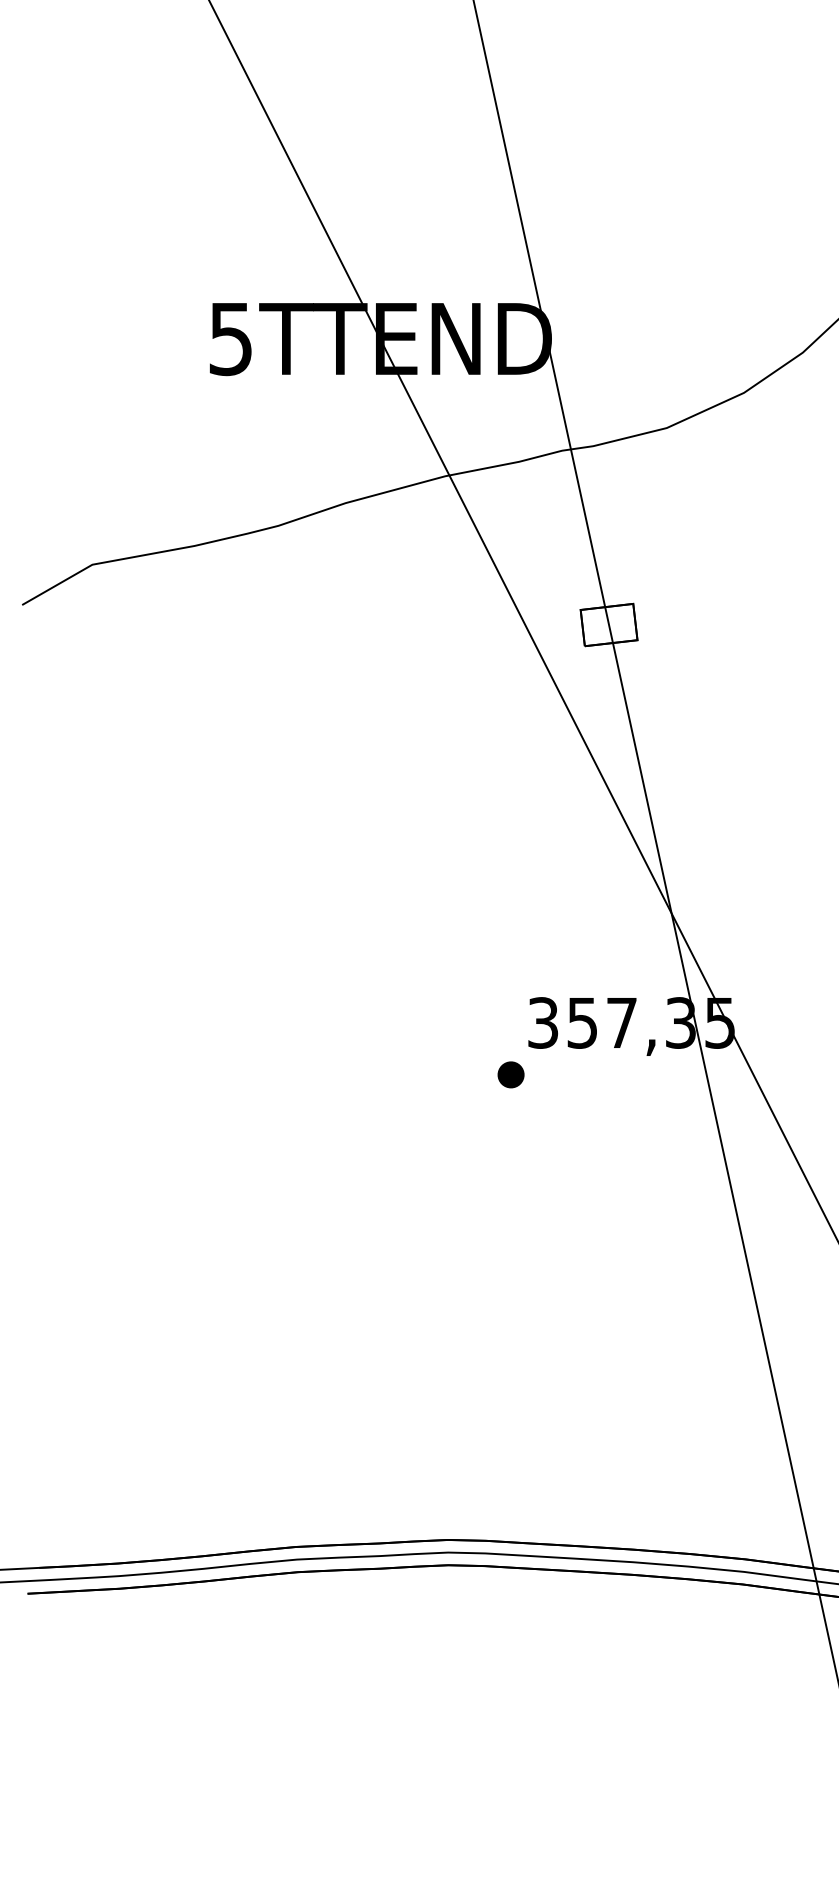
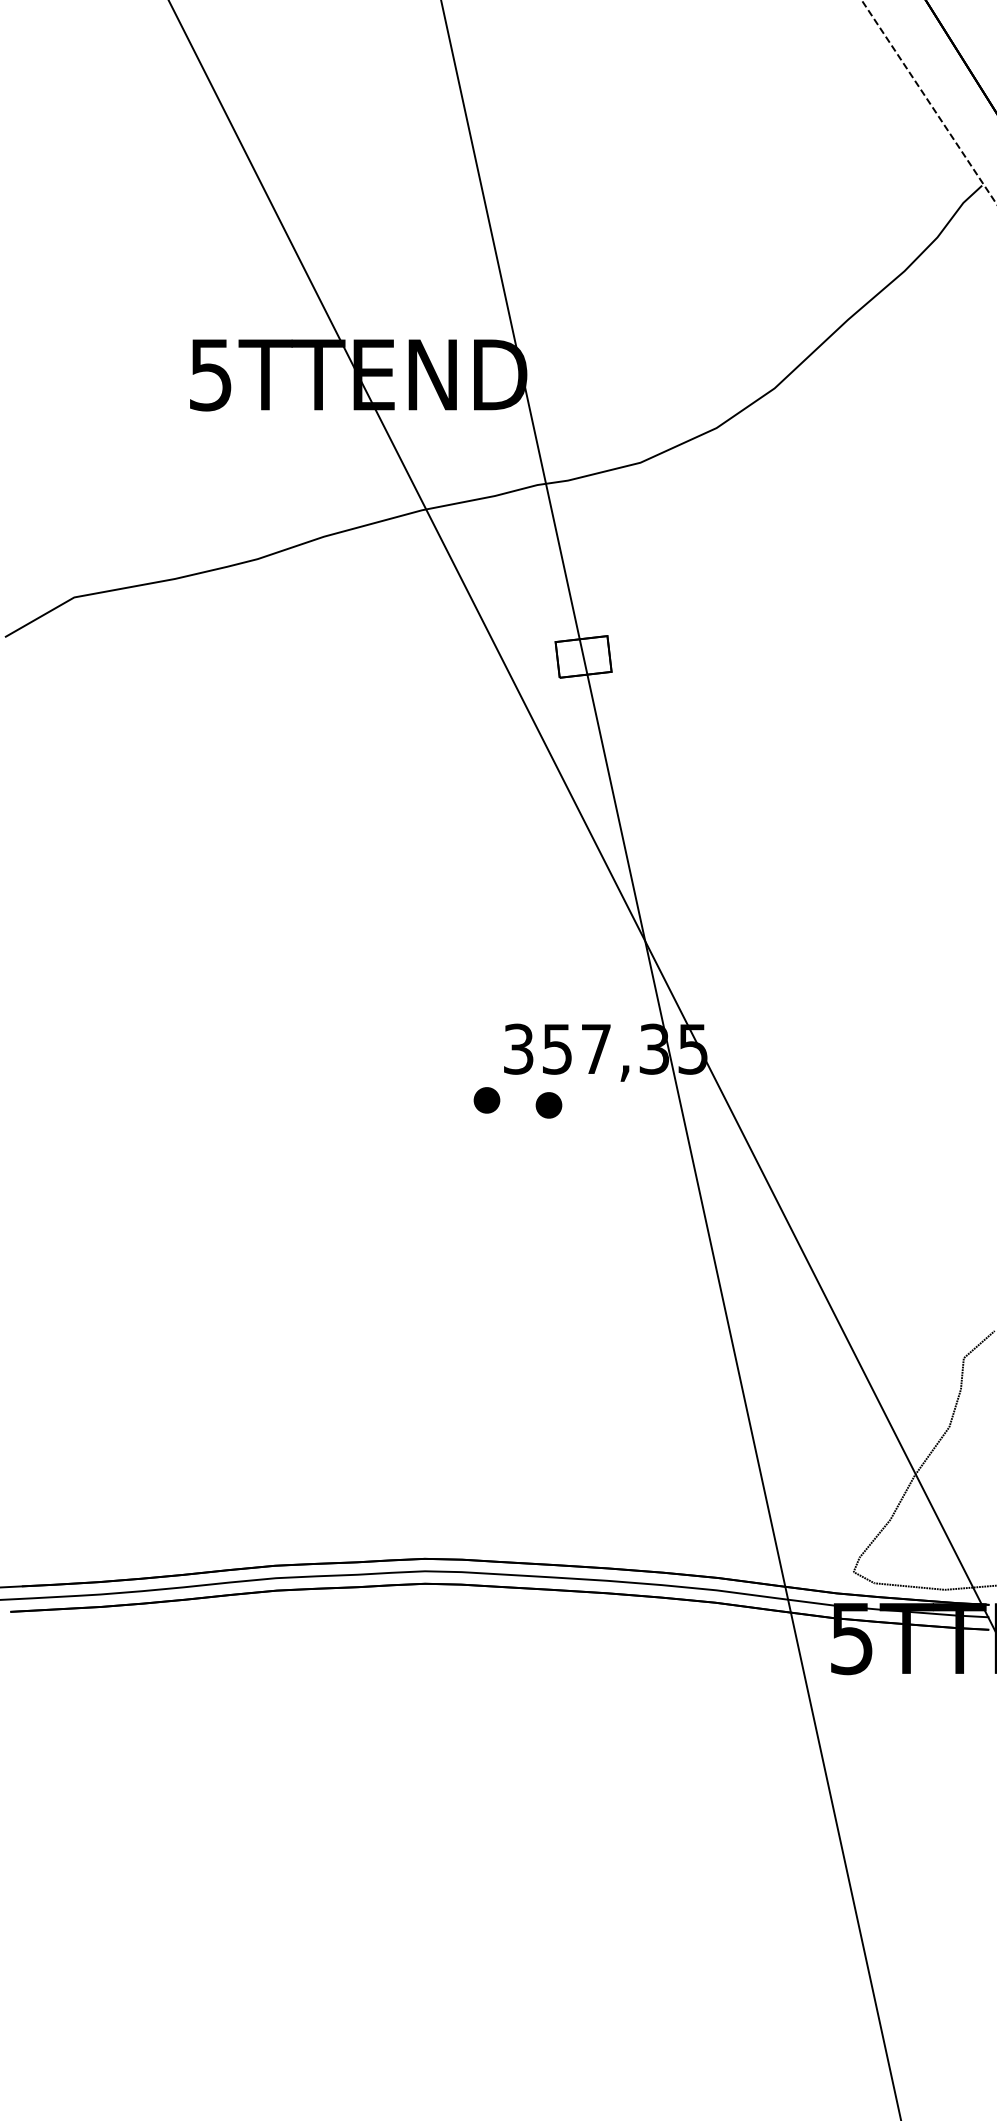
part: (573, 1080) -> (548, 1105), added

